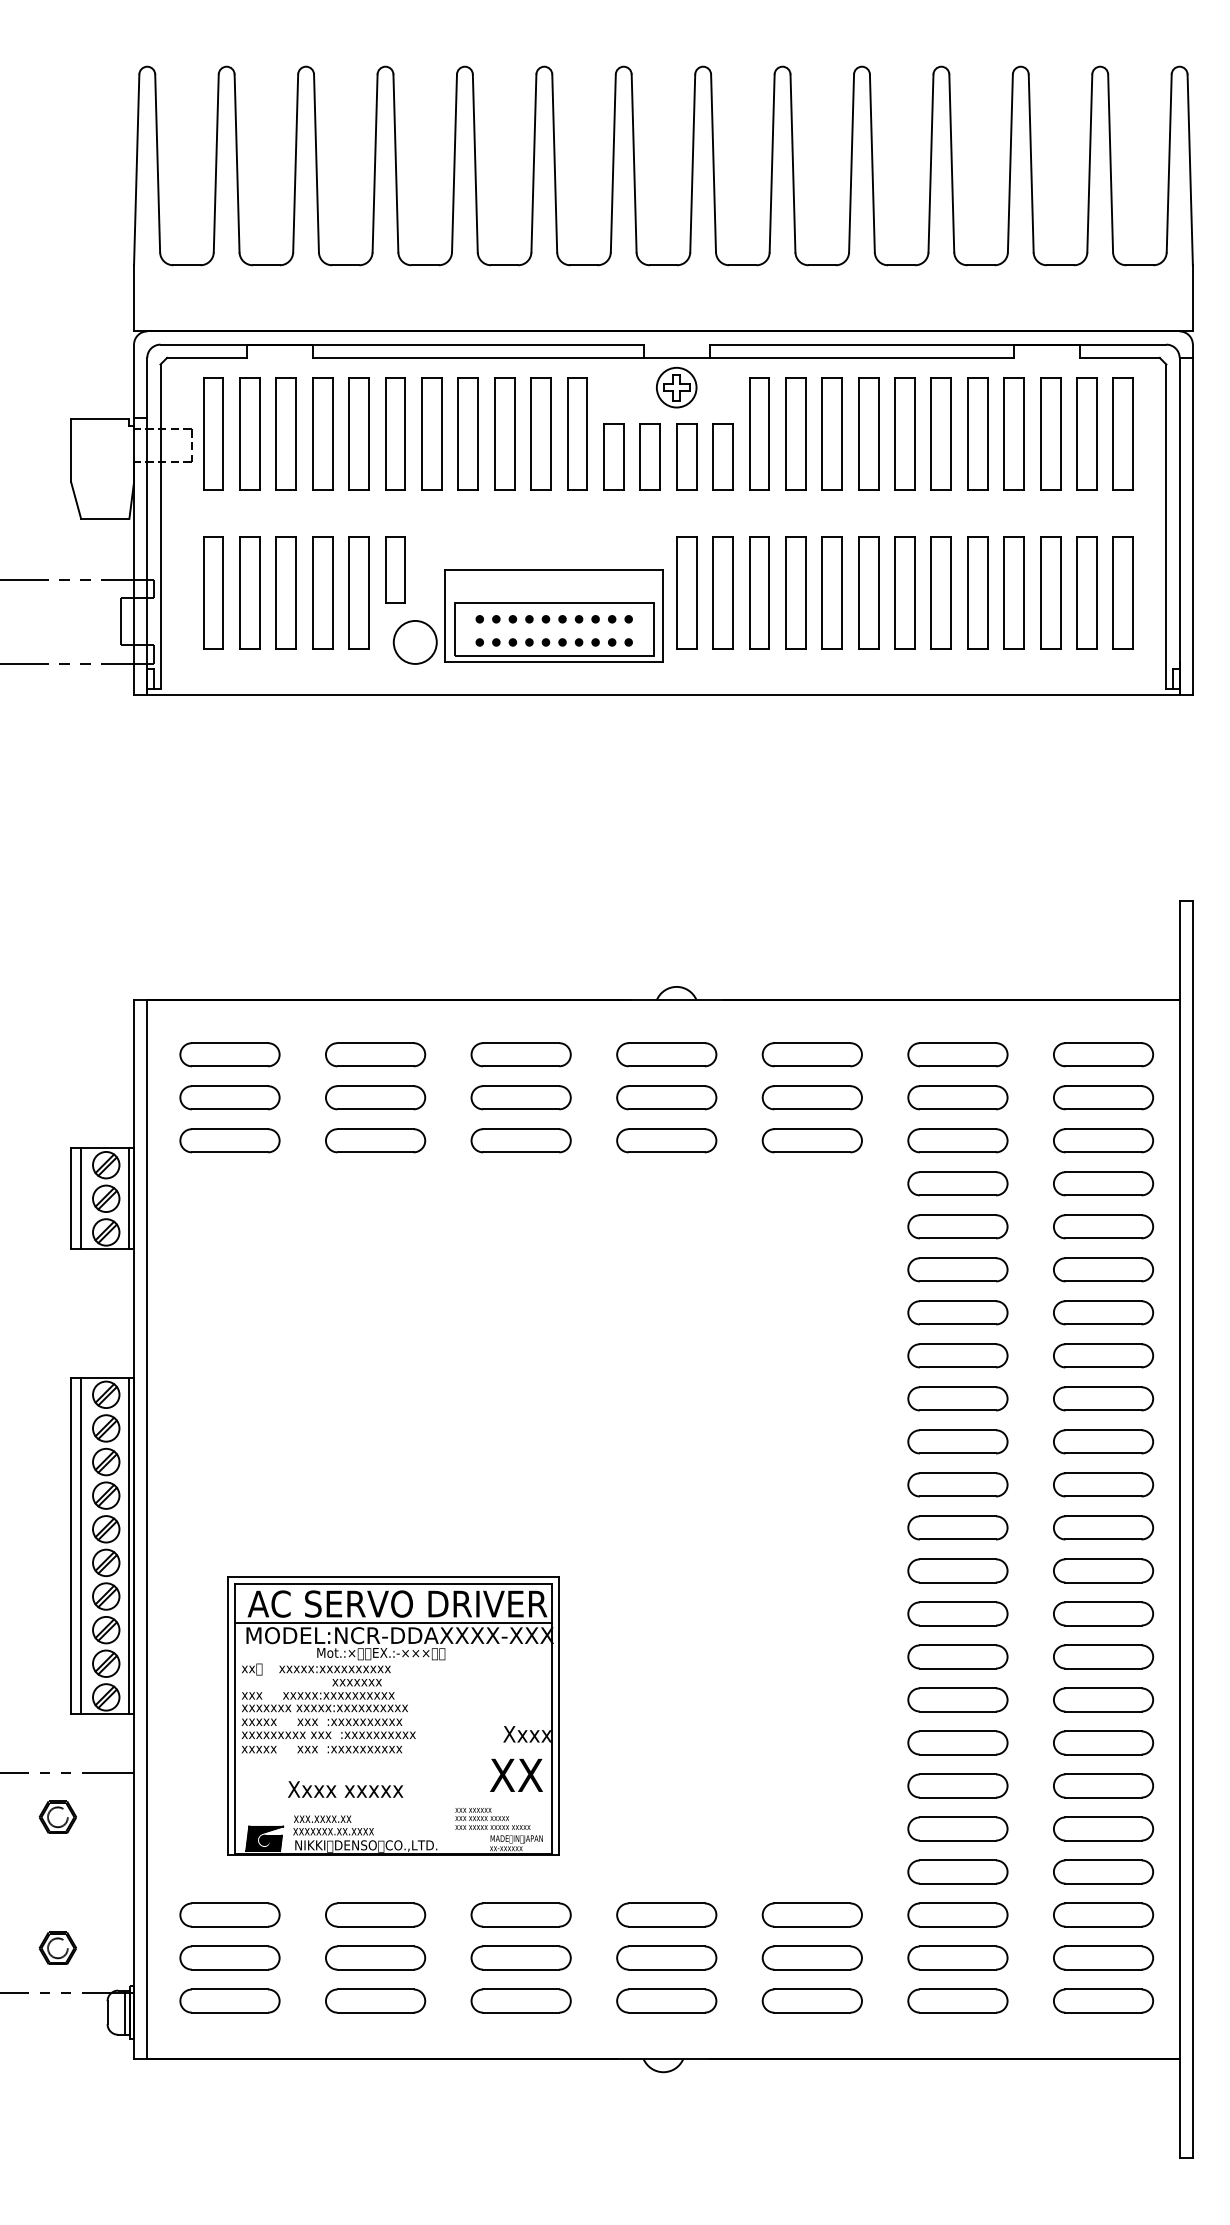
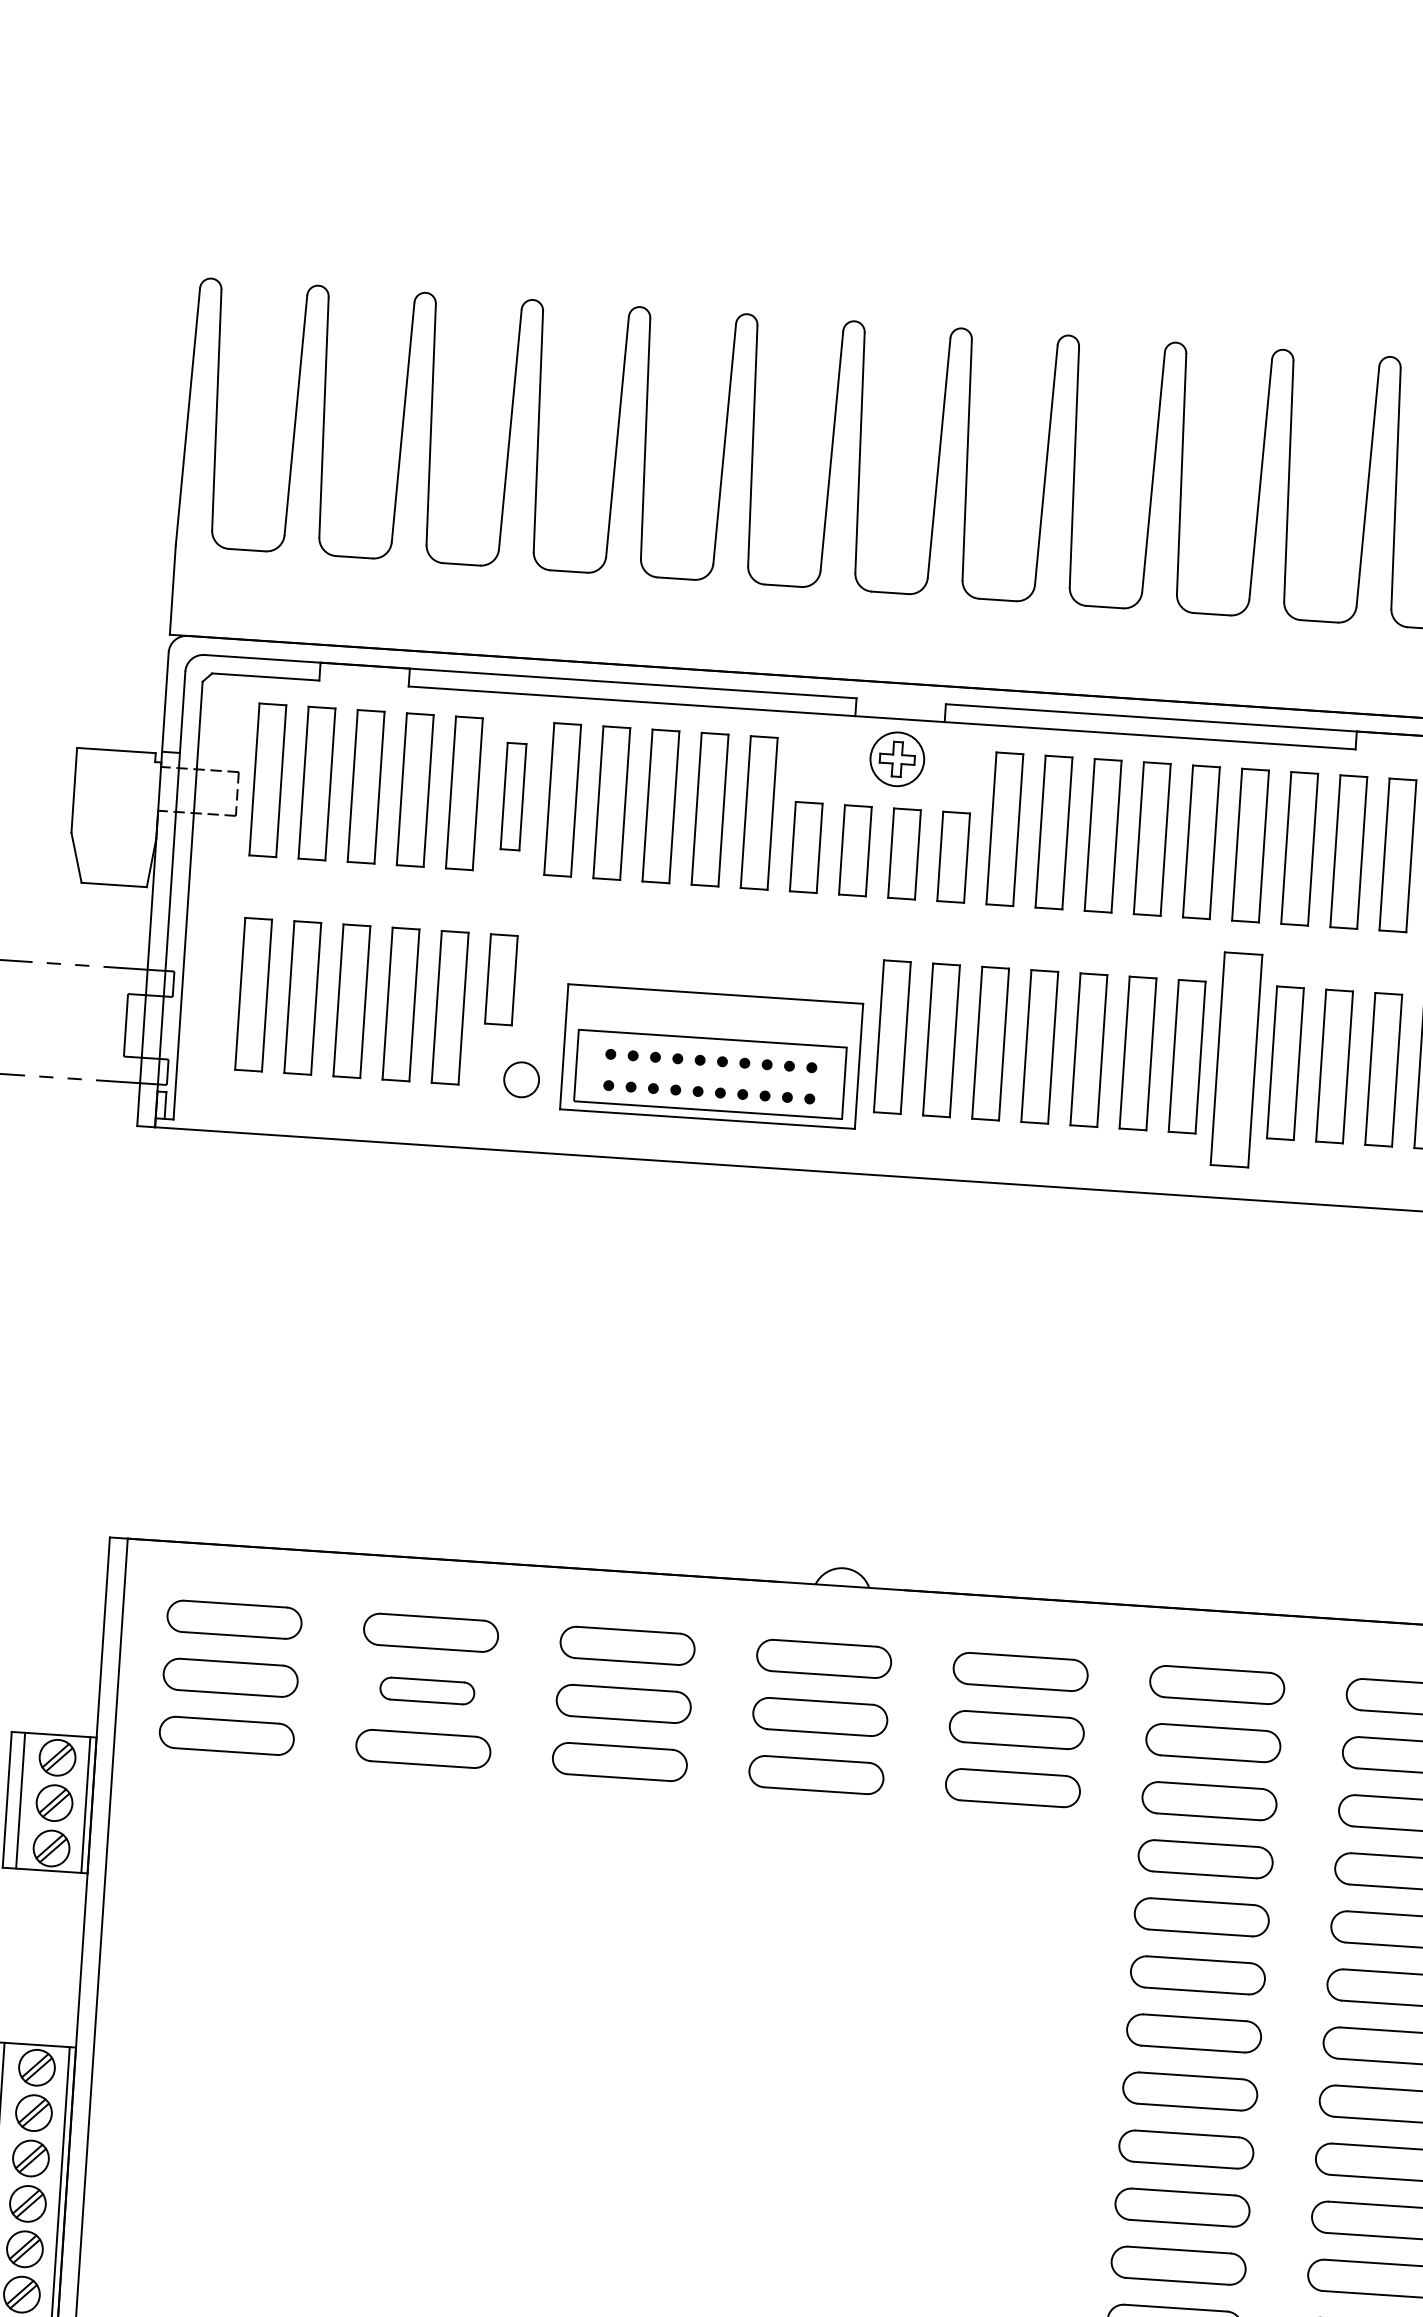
part: (395, 433) -> (513, 795), size x0.7
part: (940, 592) -> (1235, 1059), size x1.4
circle: (414, 641) -> (520, 1078), size x0.6
part: (375, 1097) -> (427, 1690), size x0.7

